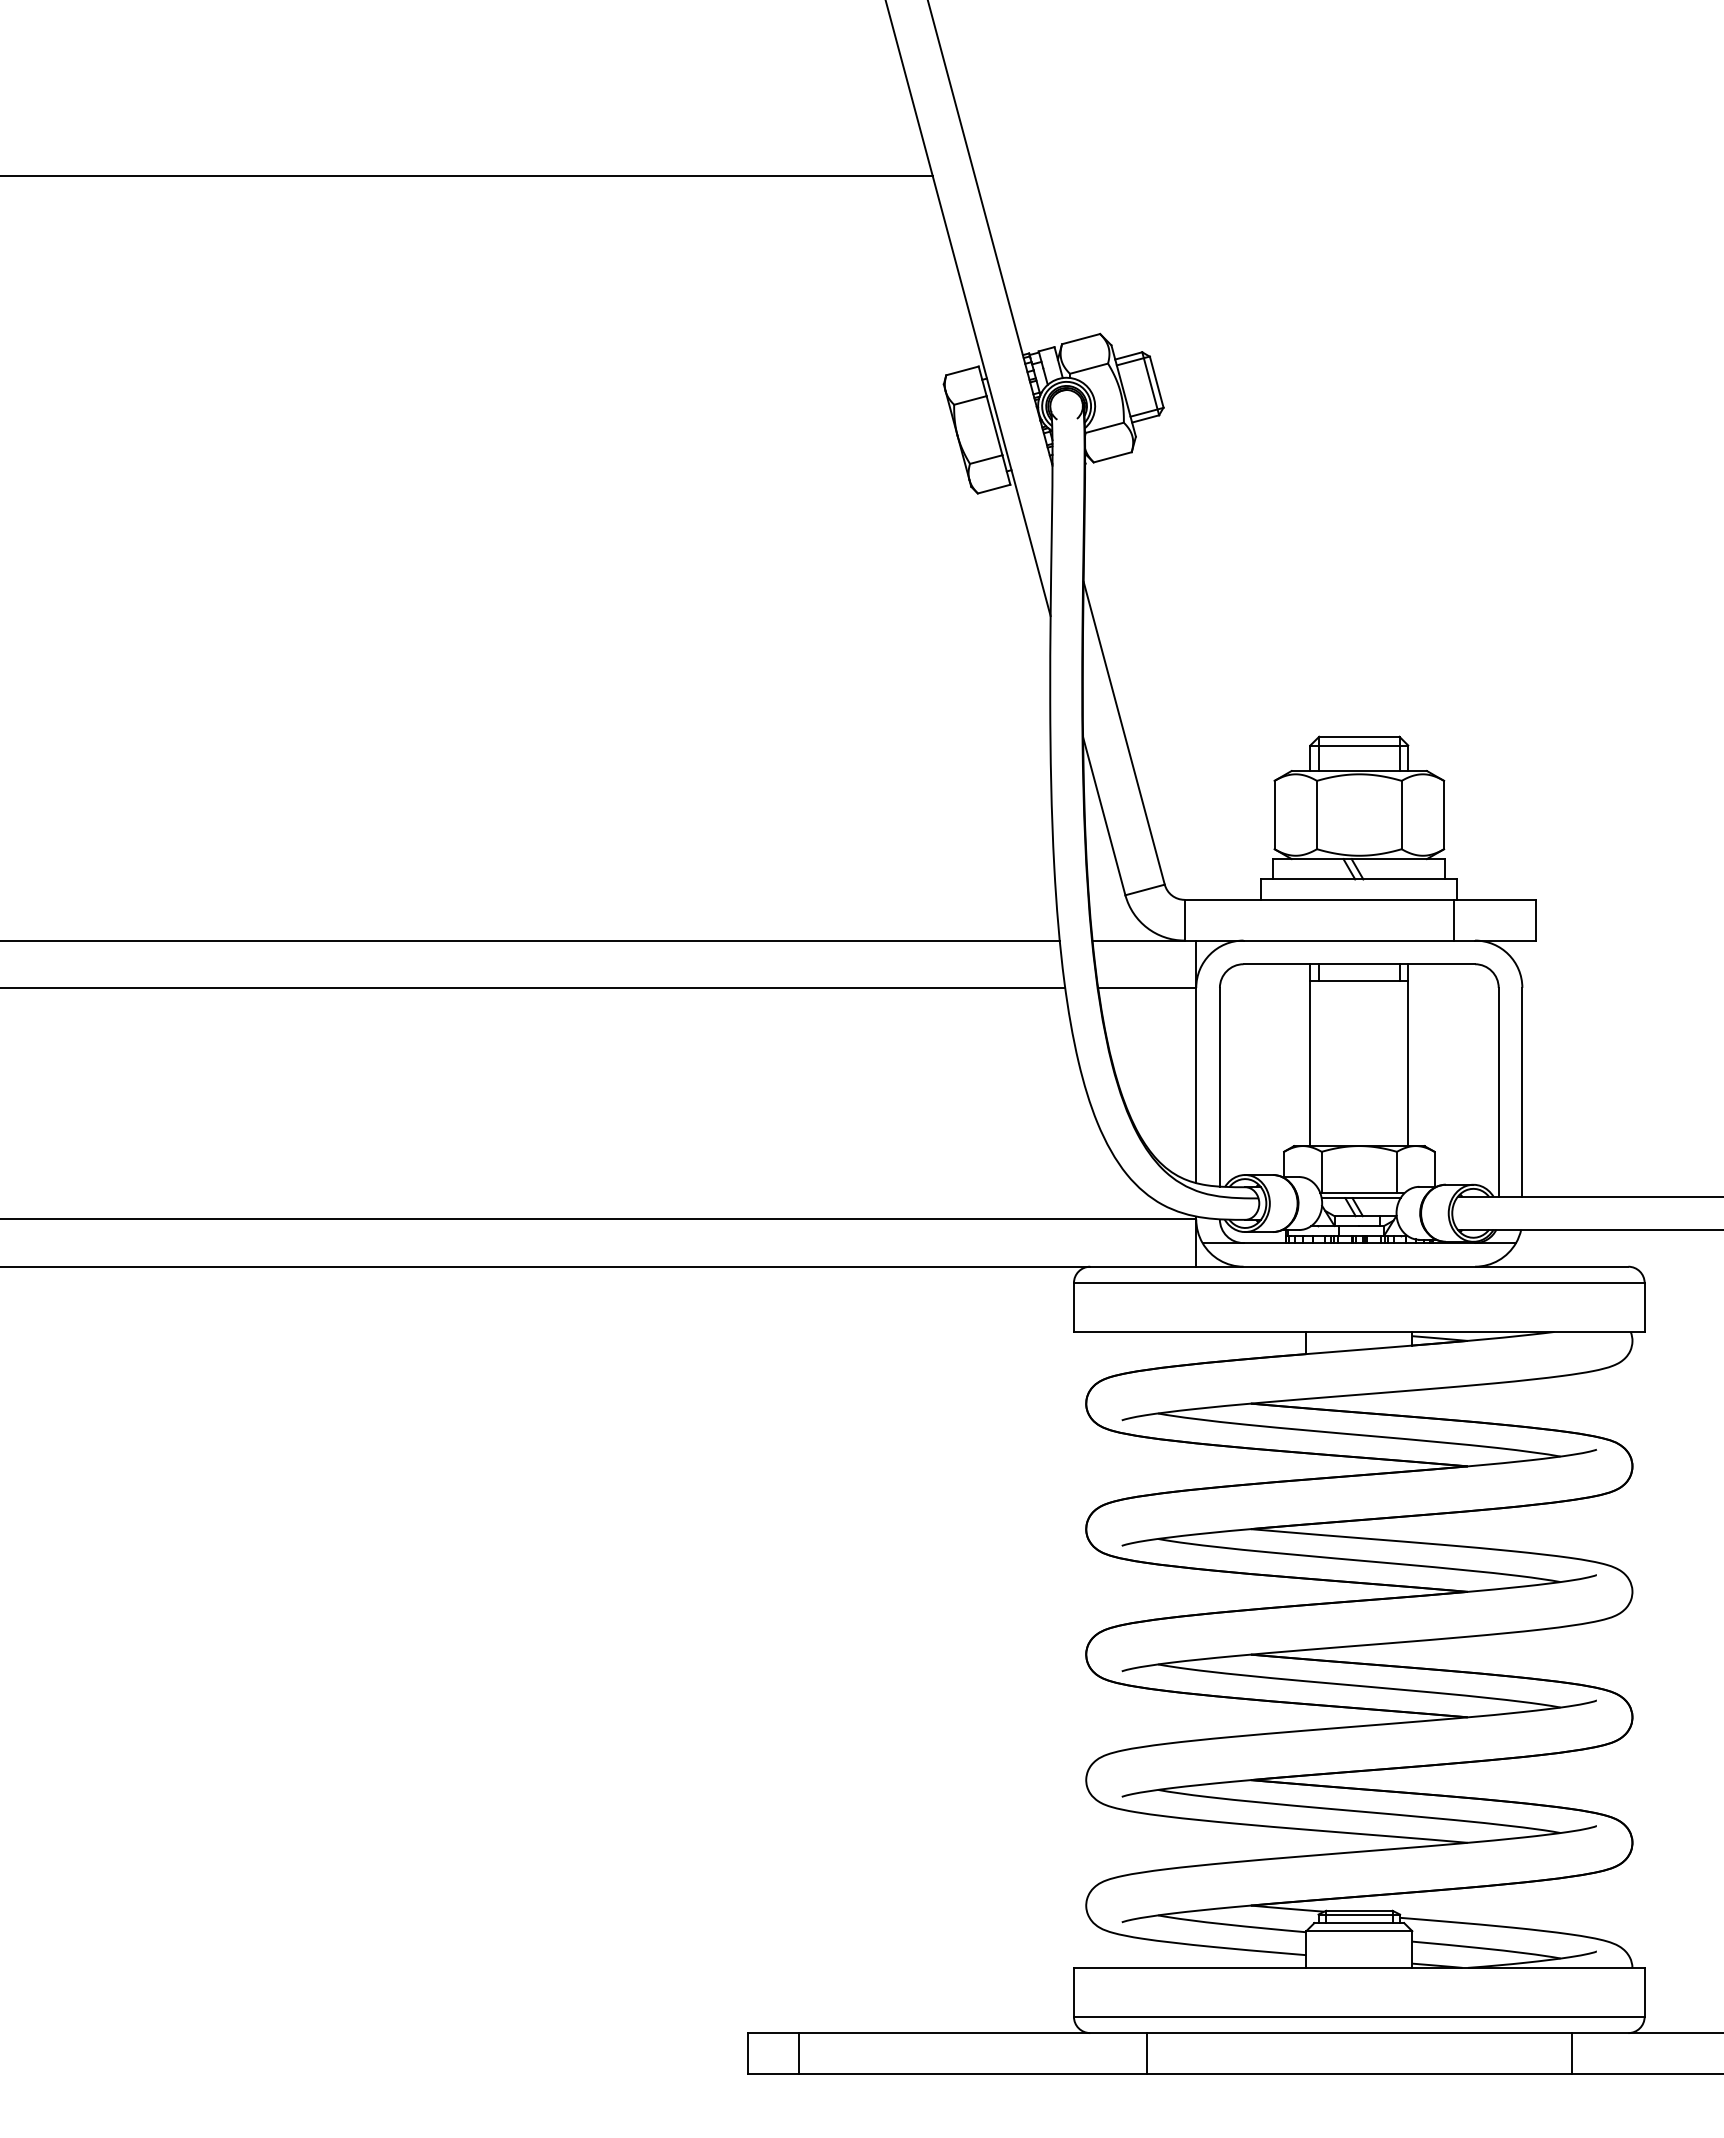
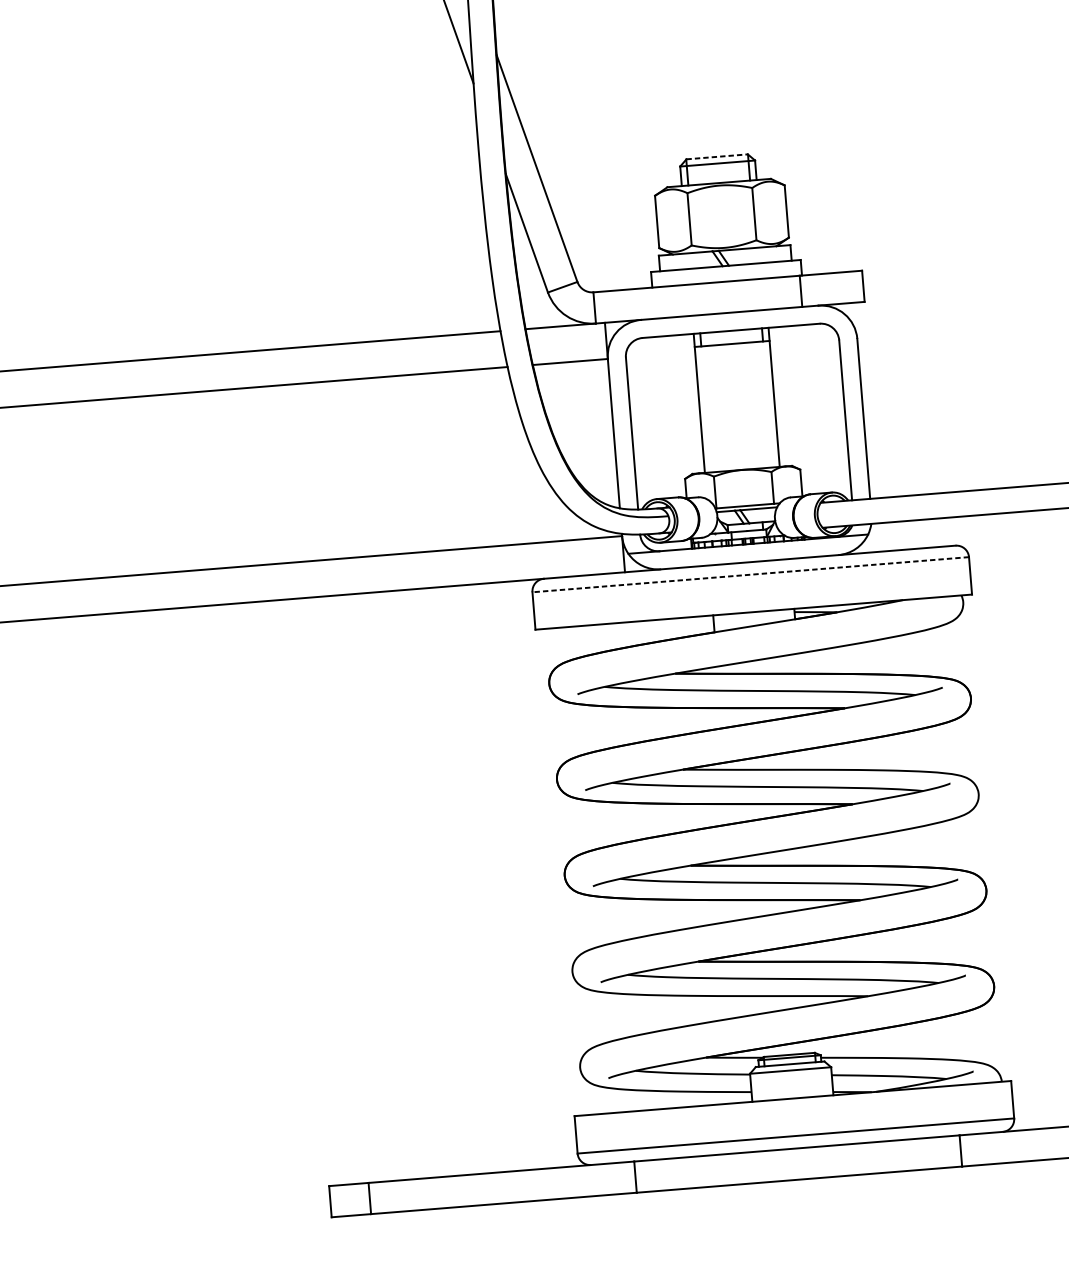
line: (1359, 736) -> (717, 156), solid -> dashed
line: (1358, 1283) -> (750, 575), solid -> dashed

